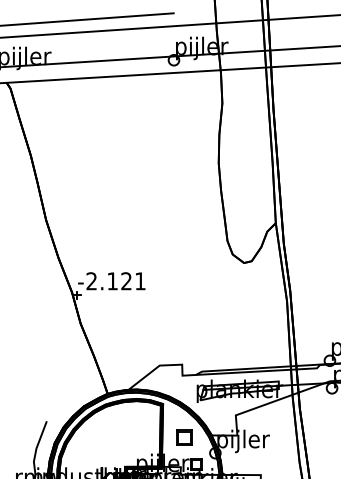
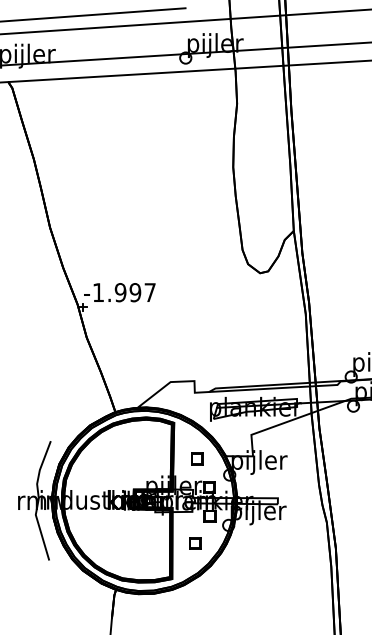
text: (116, 281) -> (124, 292), -2.121 -> -1.997
part: (185, 437) -> (197, 458), size x0.71

